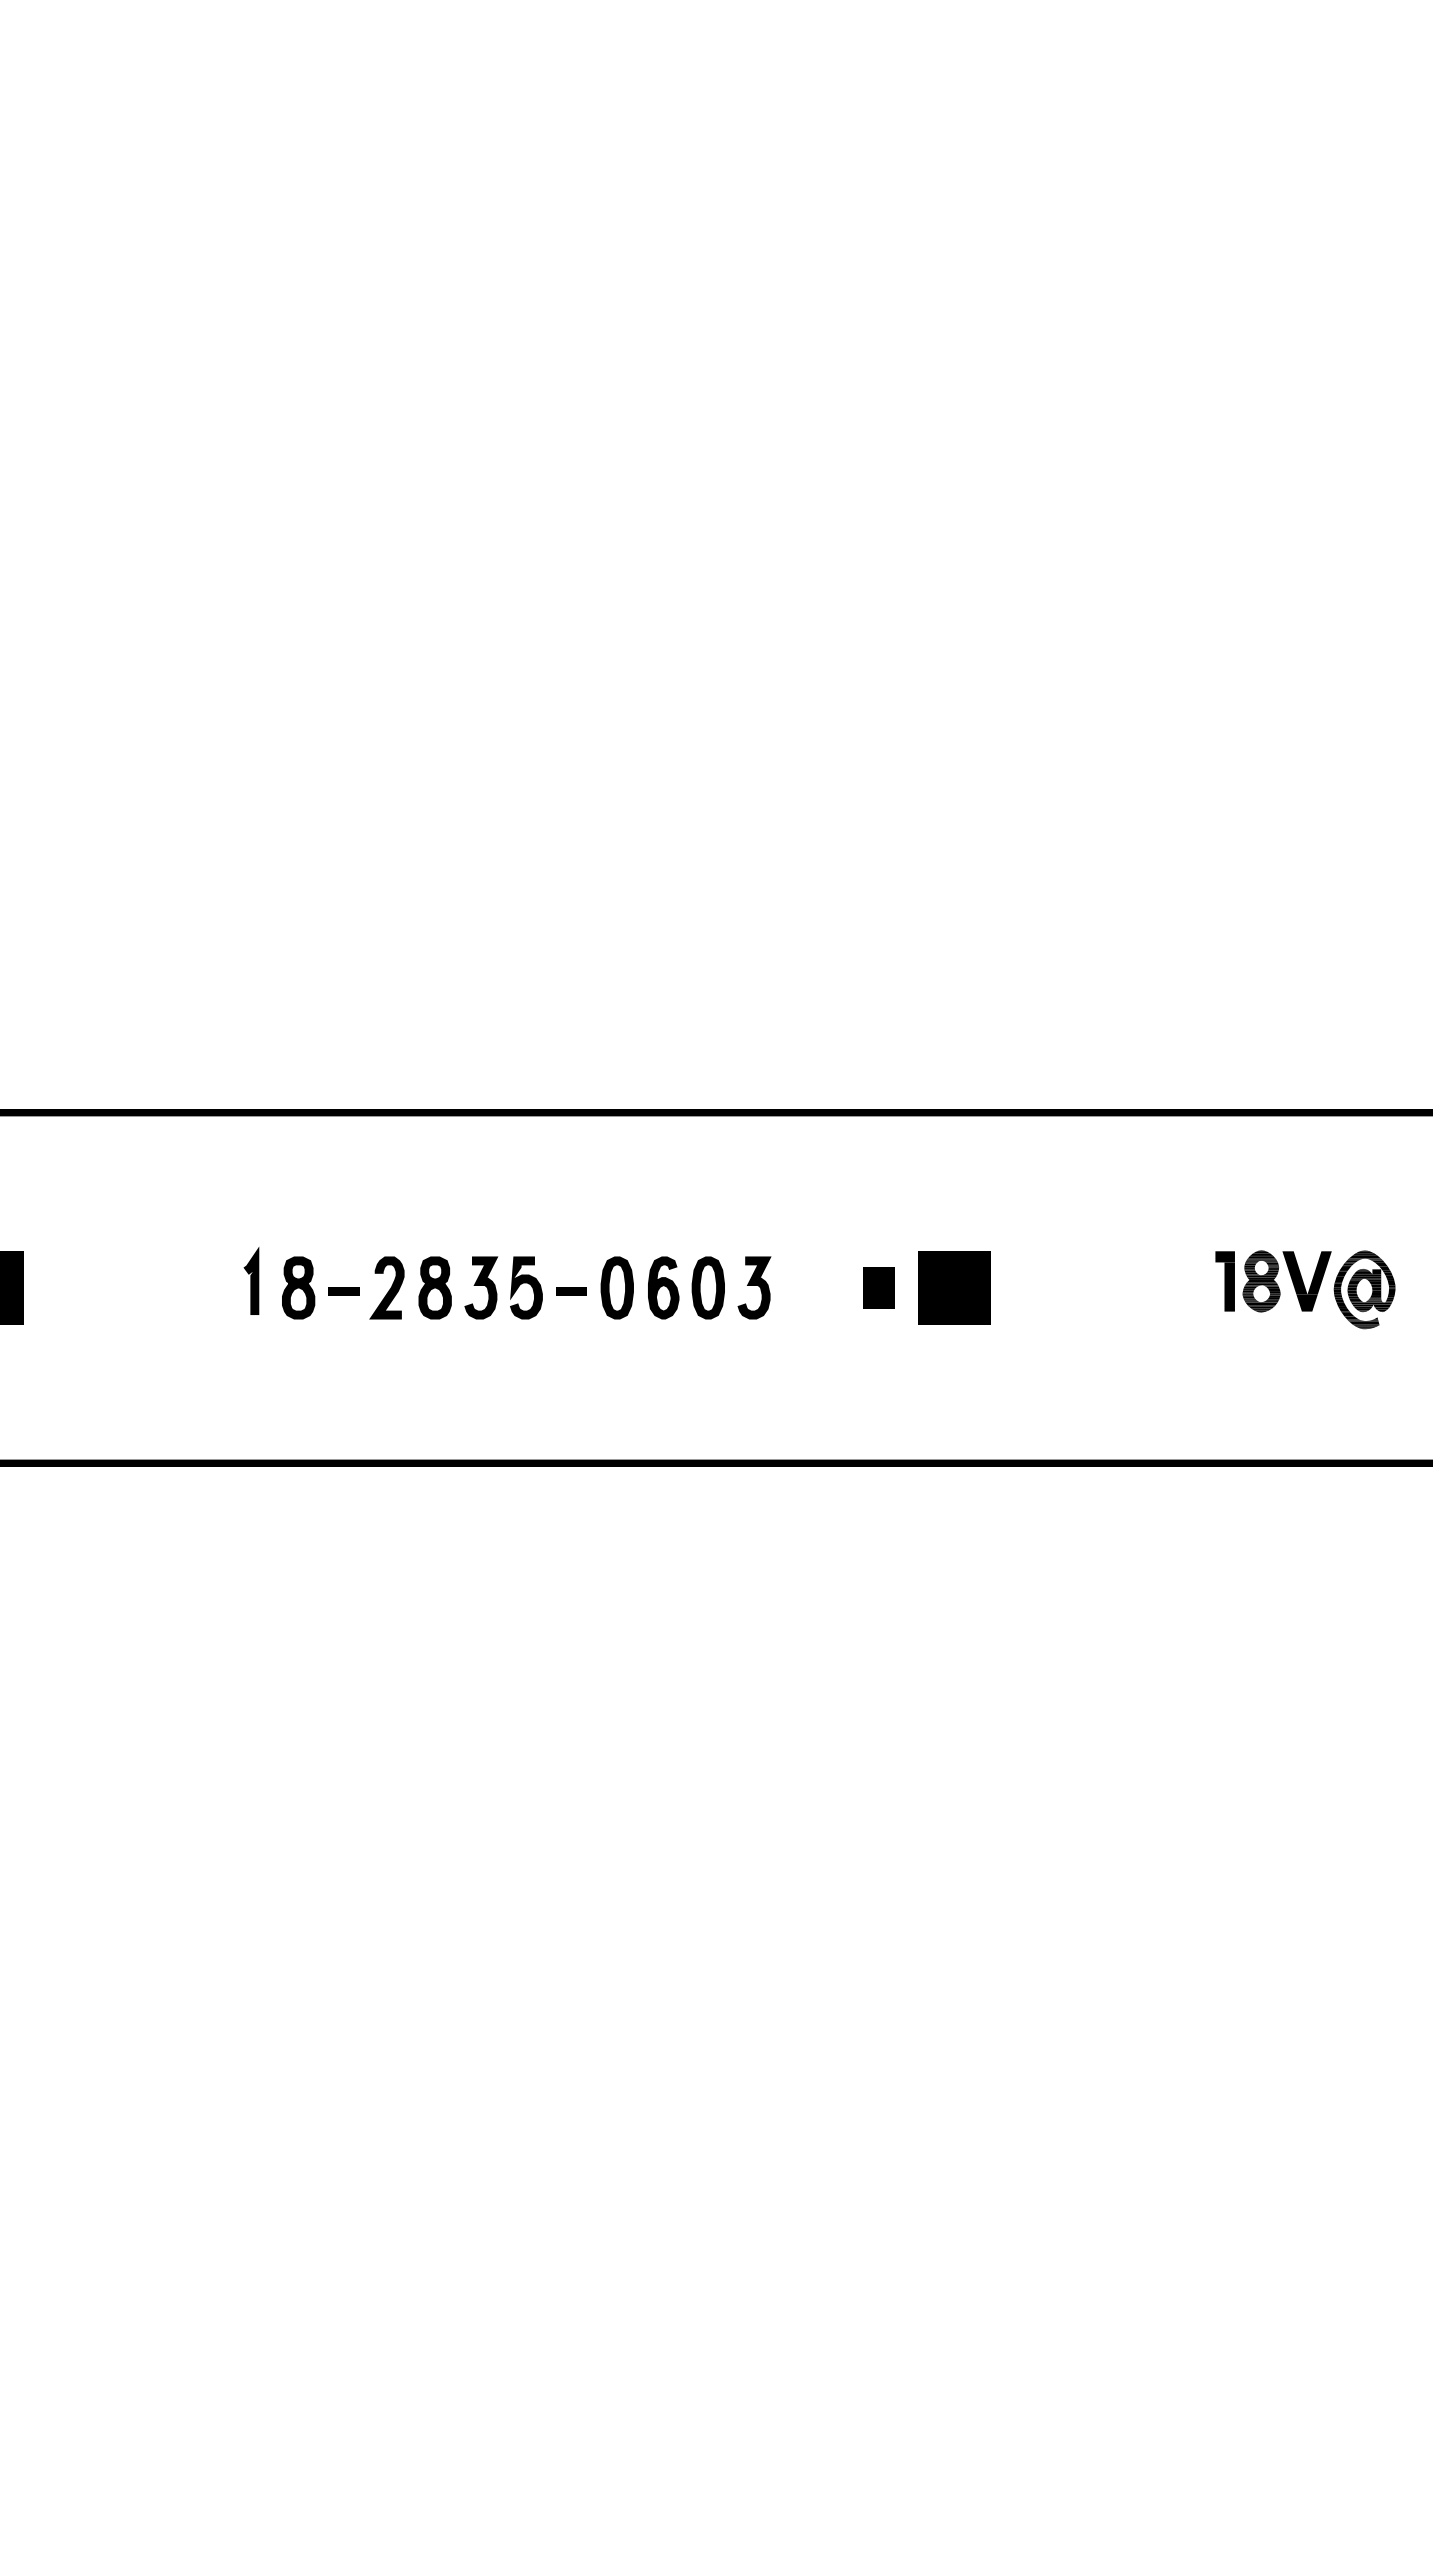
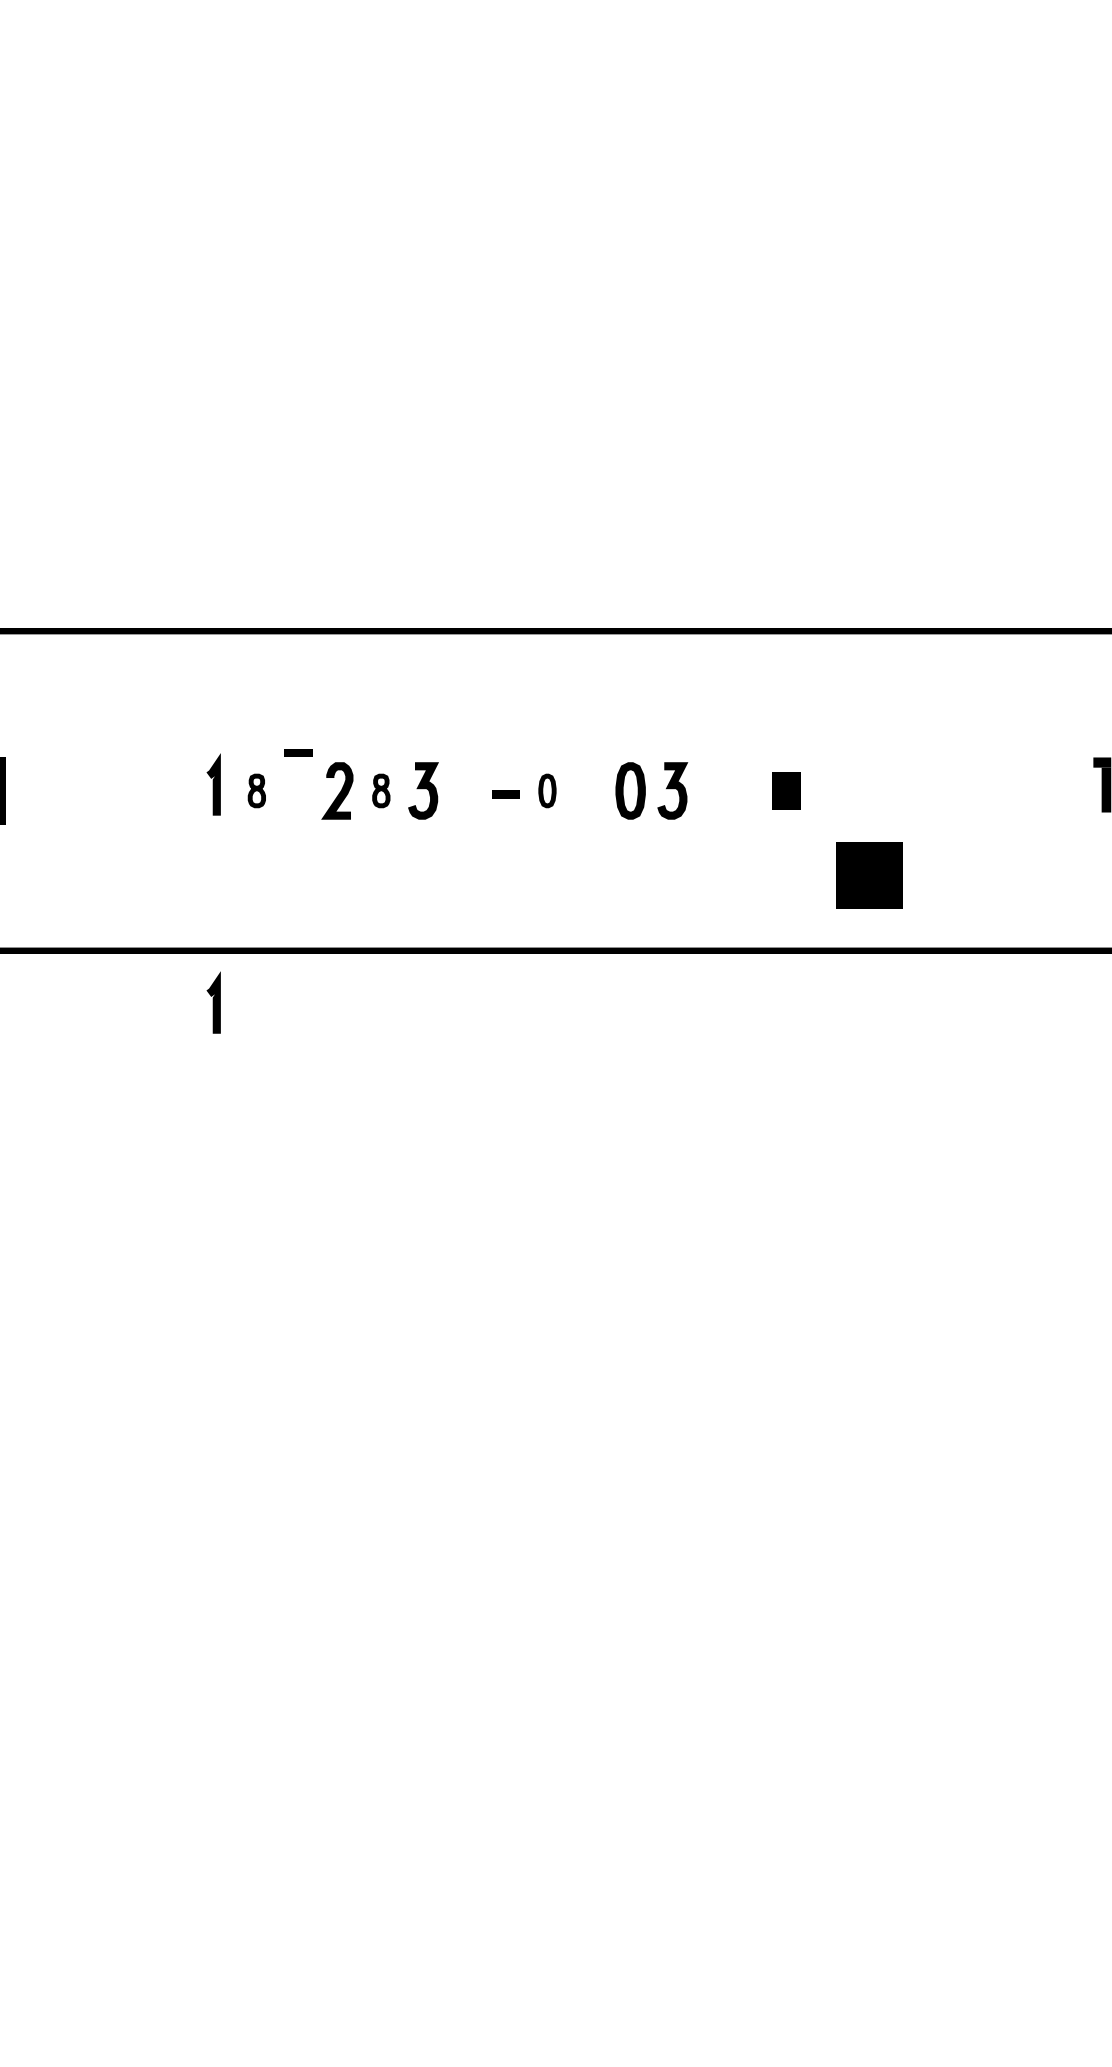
curve: (528, 1284) -> (466, 787), removed
curve: (663, 1286) -> (589, 789), removed
part: (298, 1287) -> (256, 790), size x0.6
part: (434, 1287) -> (380, 790), size x0.6
part: (616, 1287) -> (546, 790), size x0.6
part: (954, 1287) -> (869, 875), moved
line: (343, 1291) -> (297, 753), moved
line: (251, 1519) -> (213, 1002), added

